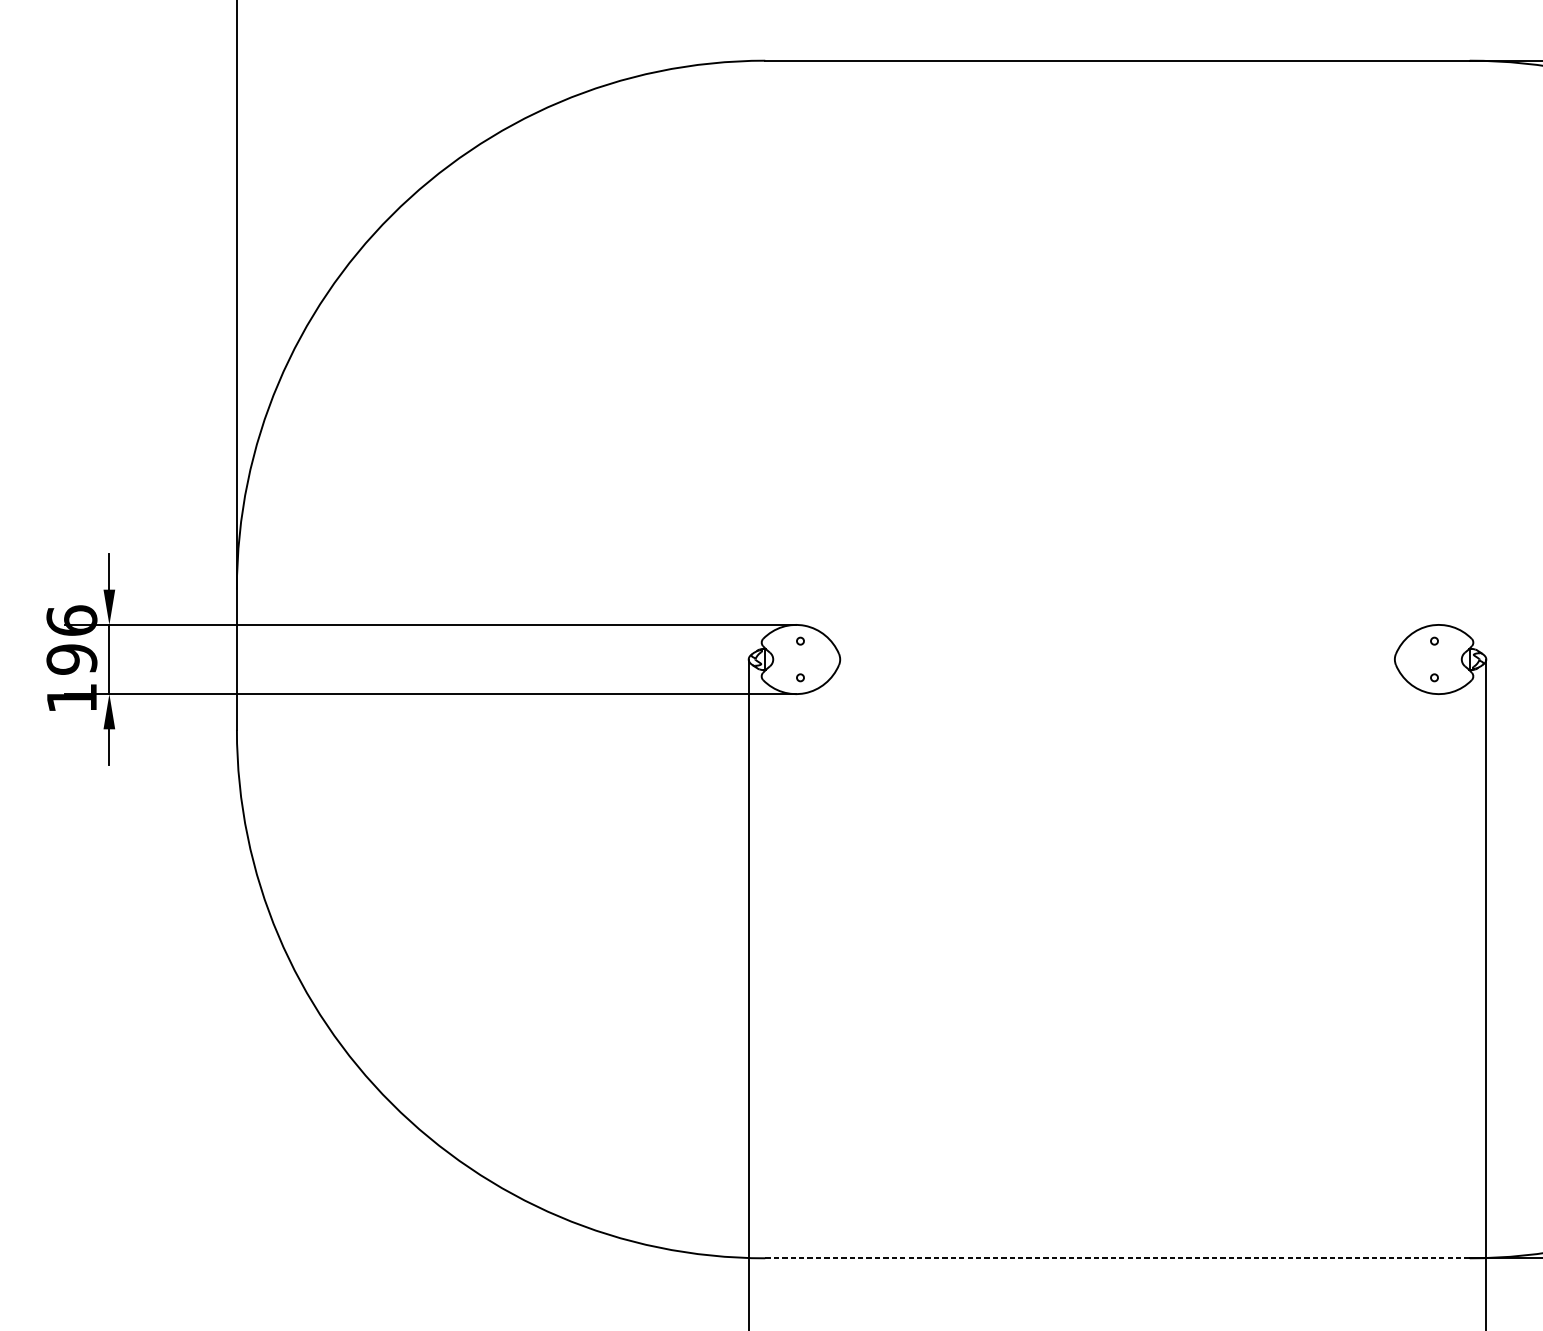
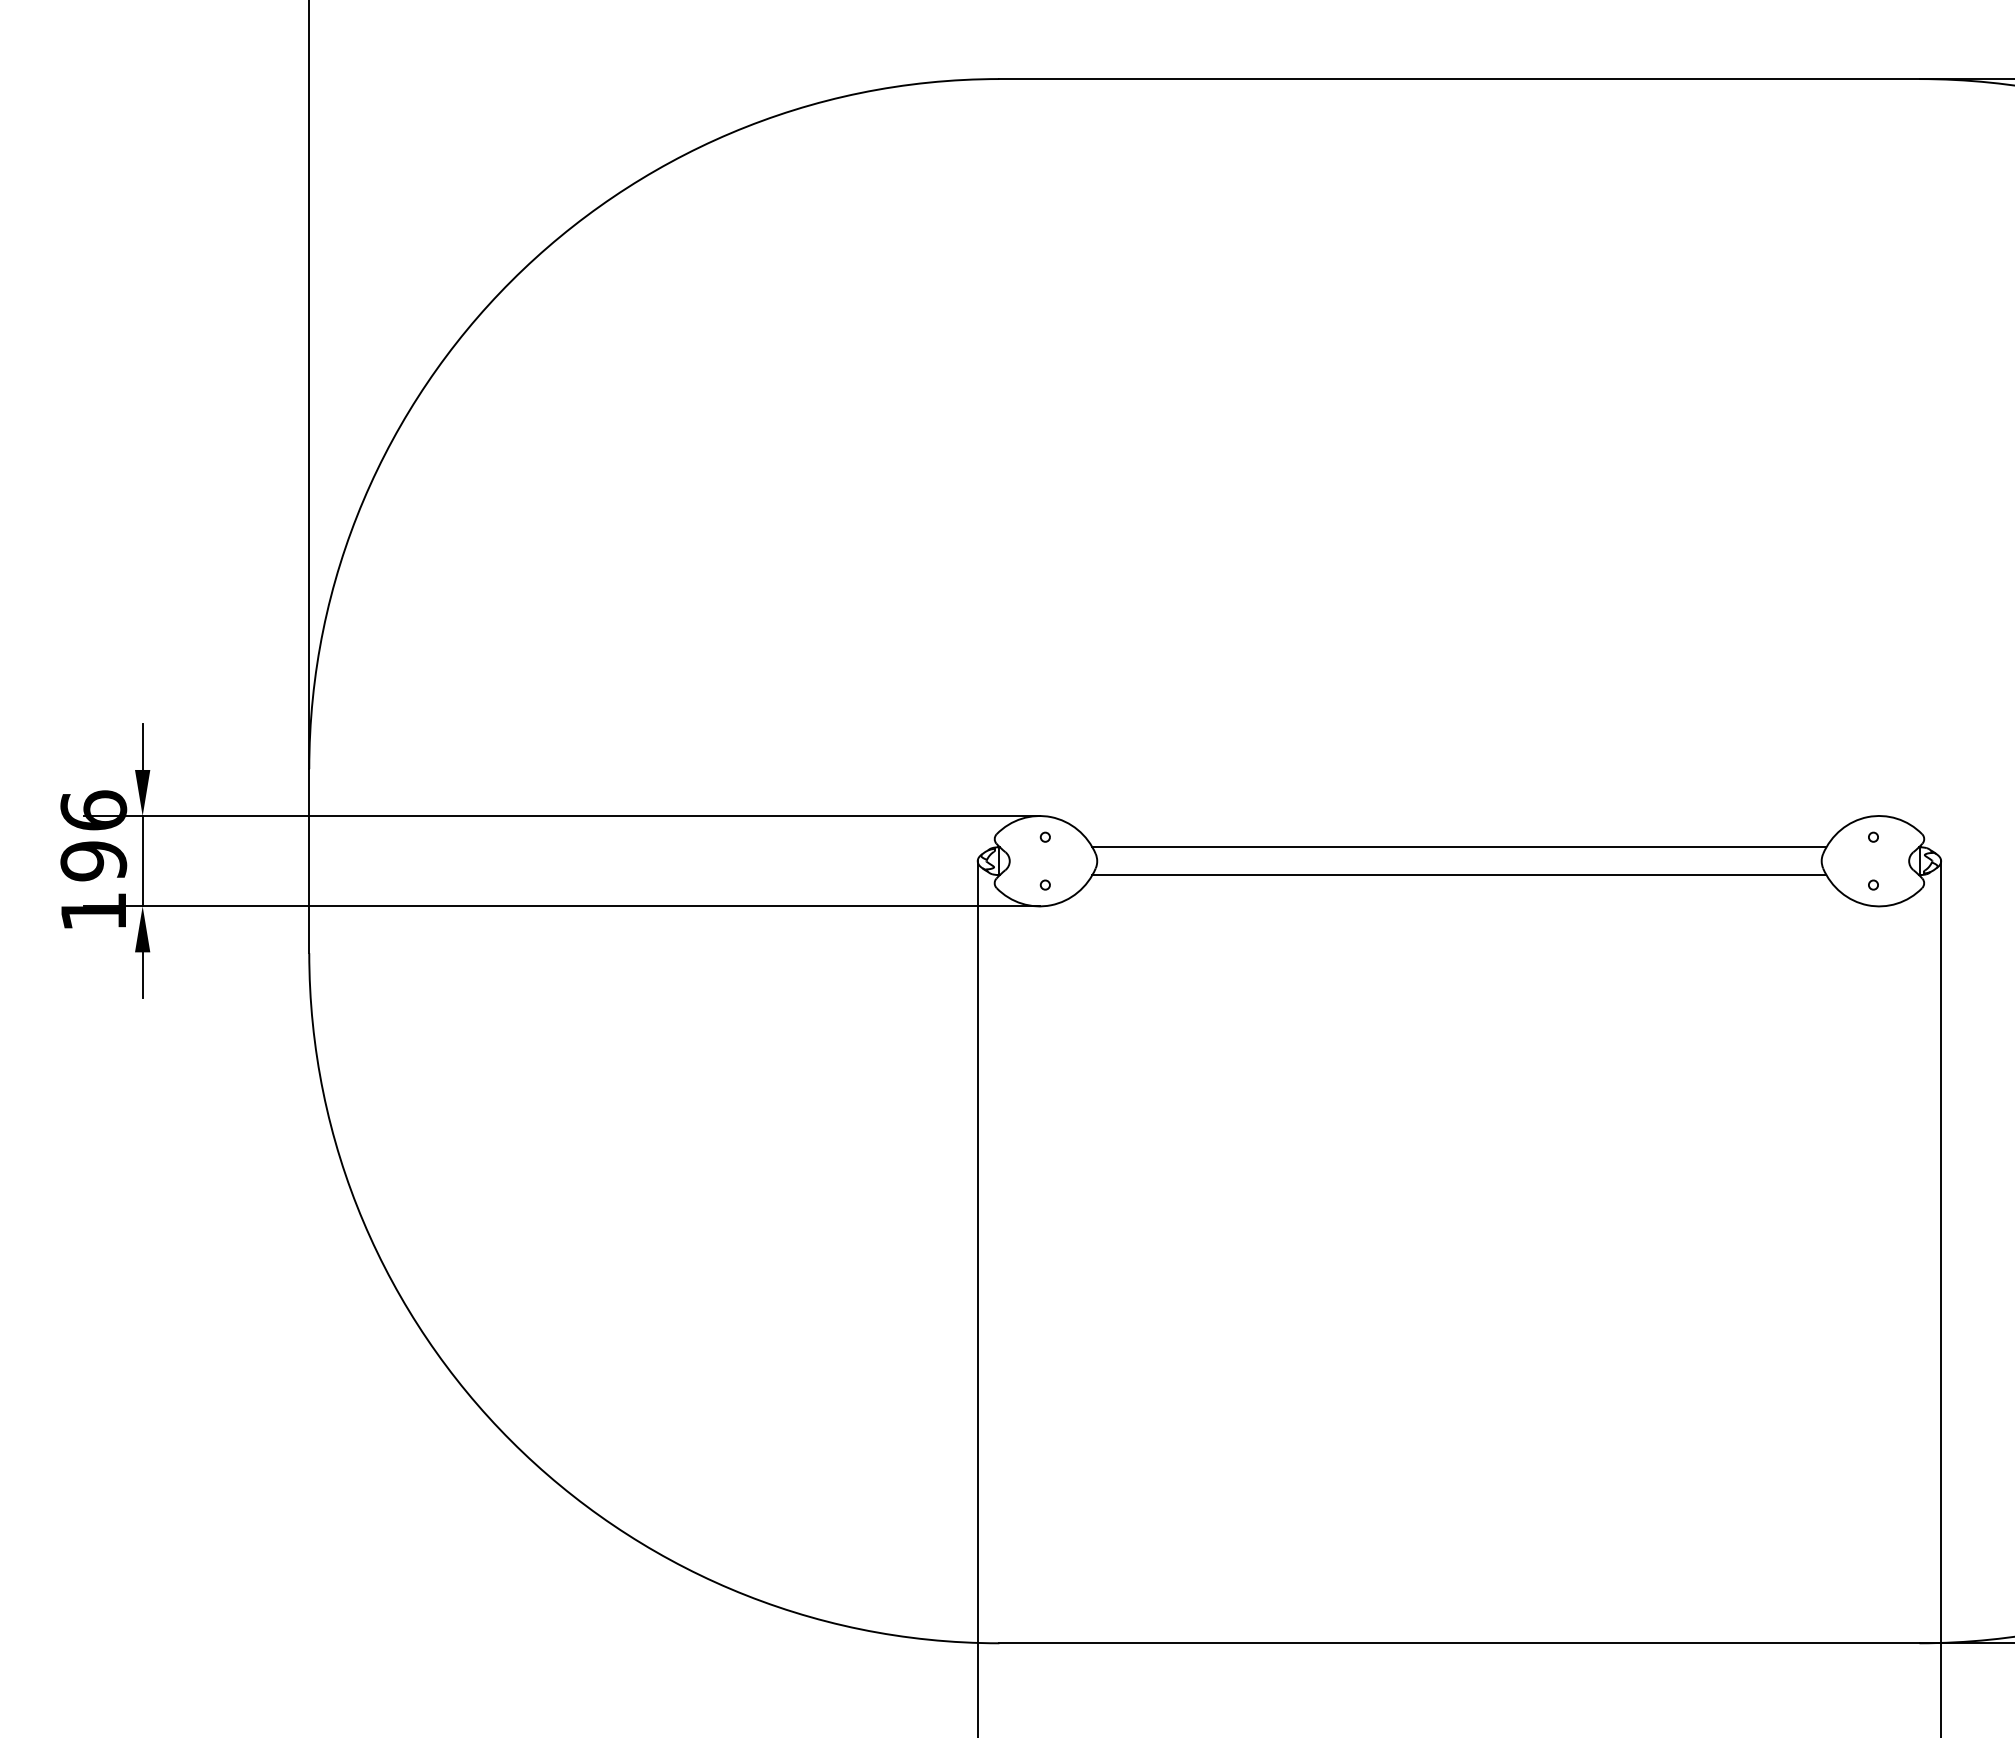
line: (1117, 649) -> (1459, 847), added
line: (1117, 670) -> (1459, 875), added
line: (1116, 1258) -> (1458, 1643), dashed -> solid

